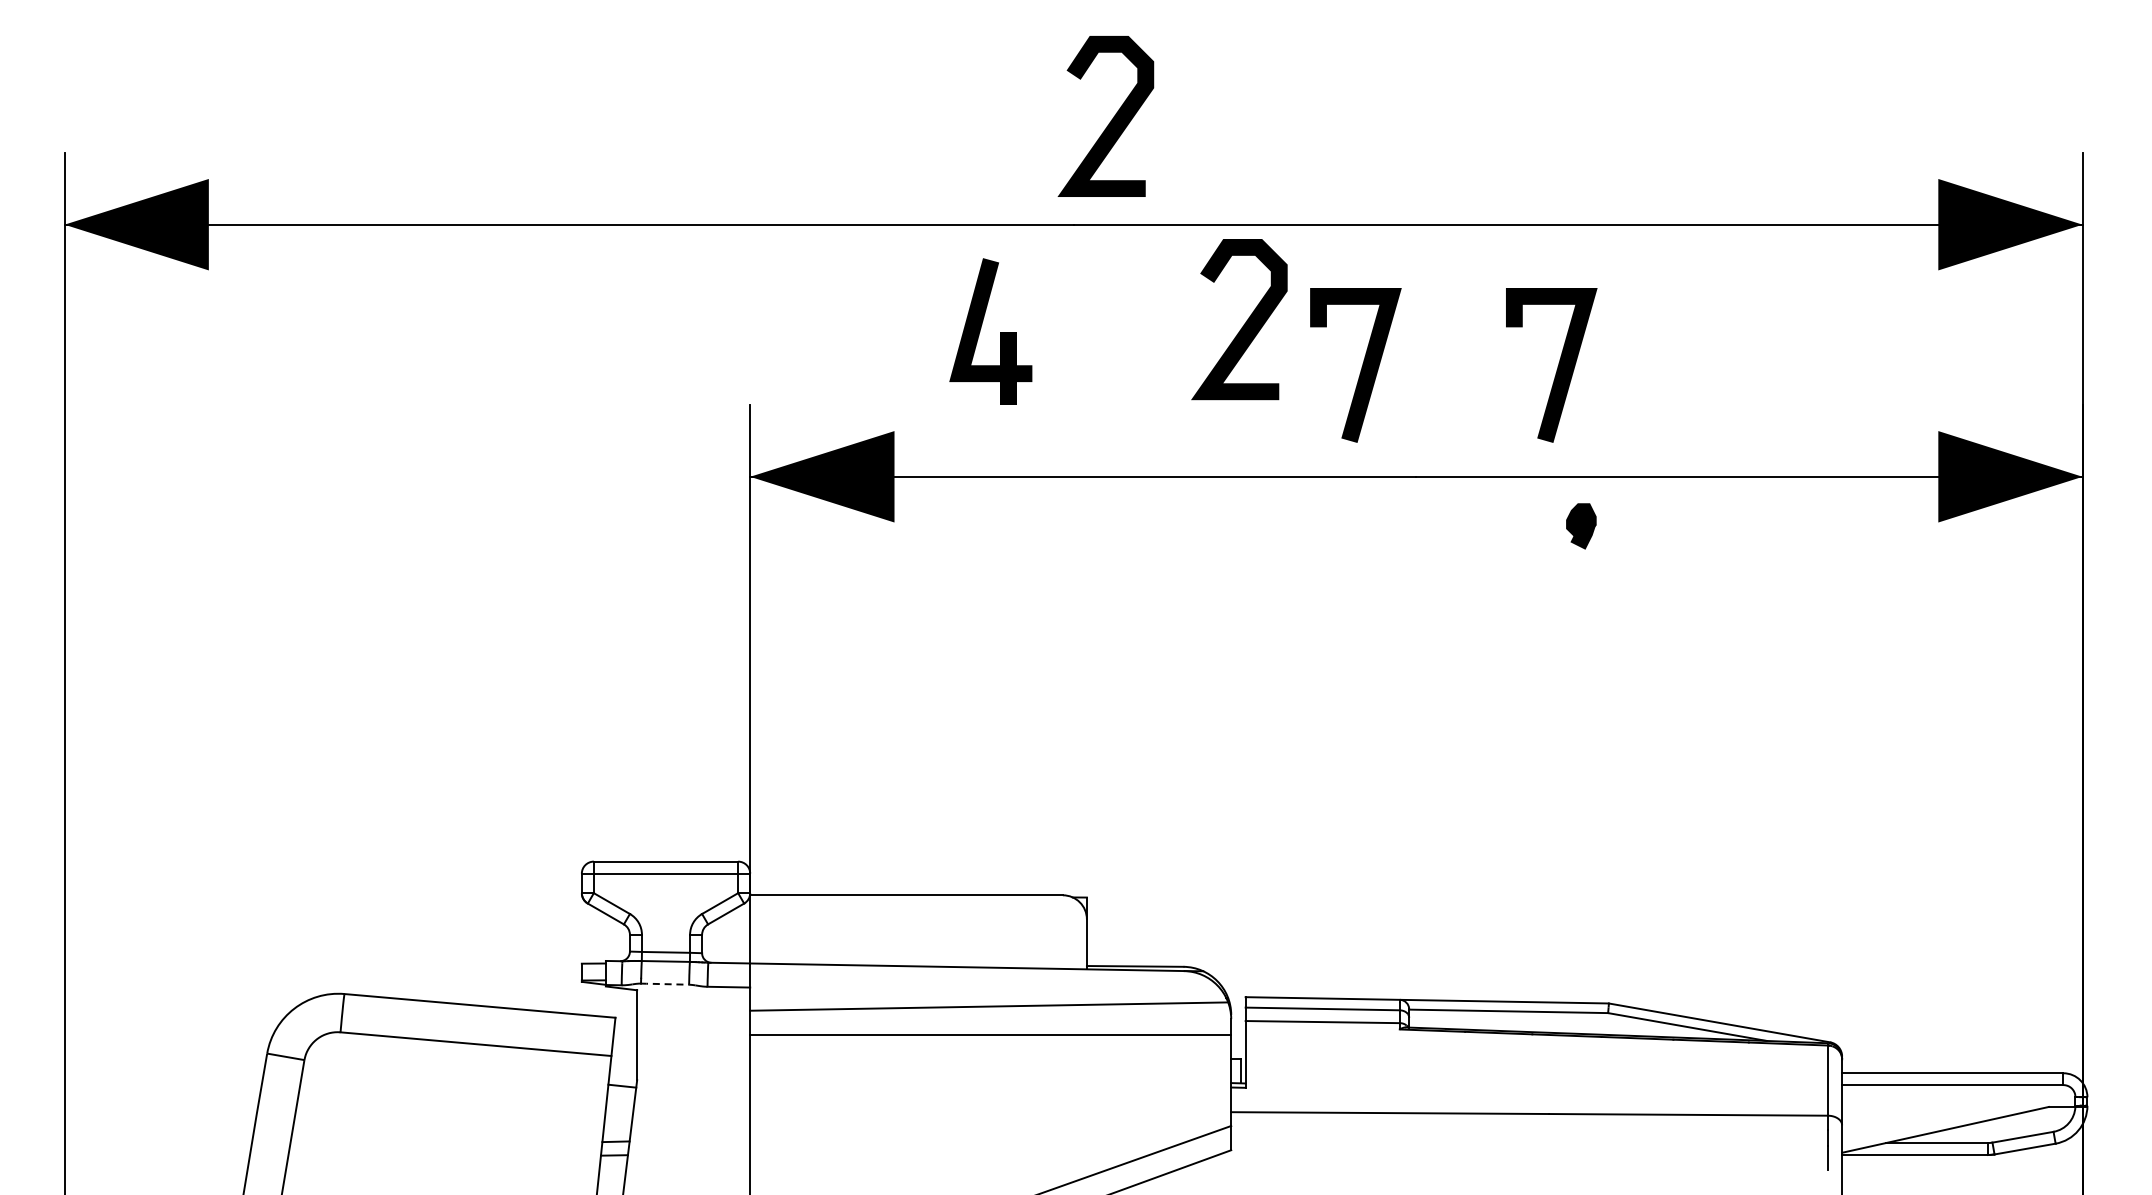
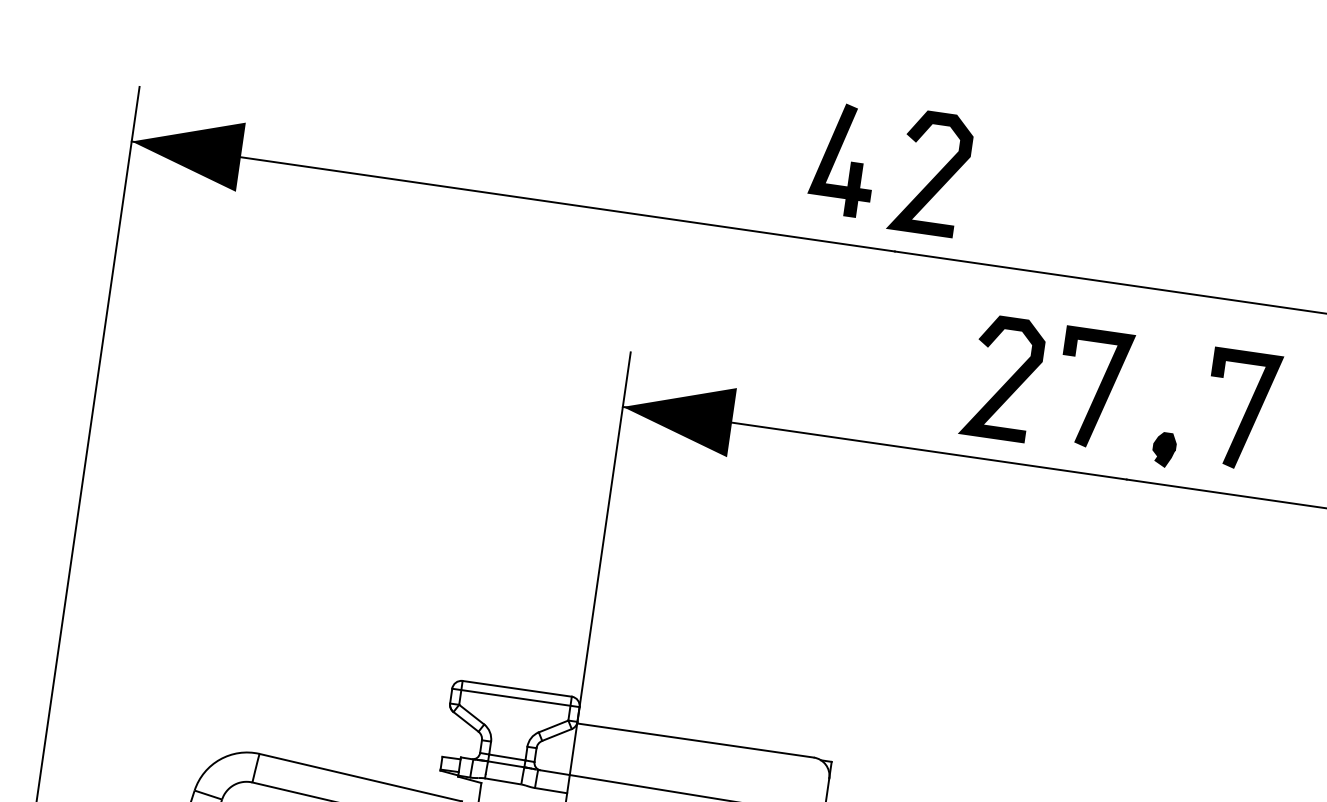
curve: (1244, 323) -> (1006, 381), moved
part: (981, 328) -> (837, 156), moved
part: (1581, 526) -> (1164, 449), moved
line: (663, 984) -> (501, 781), dashed -> solid

